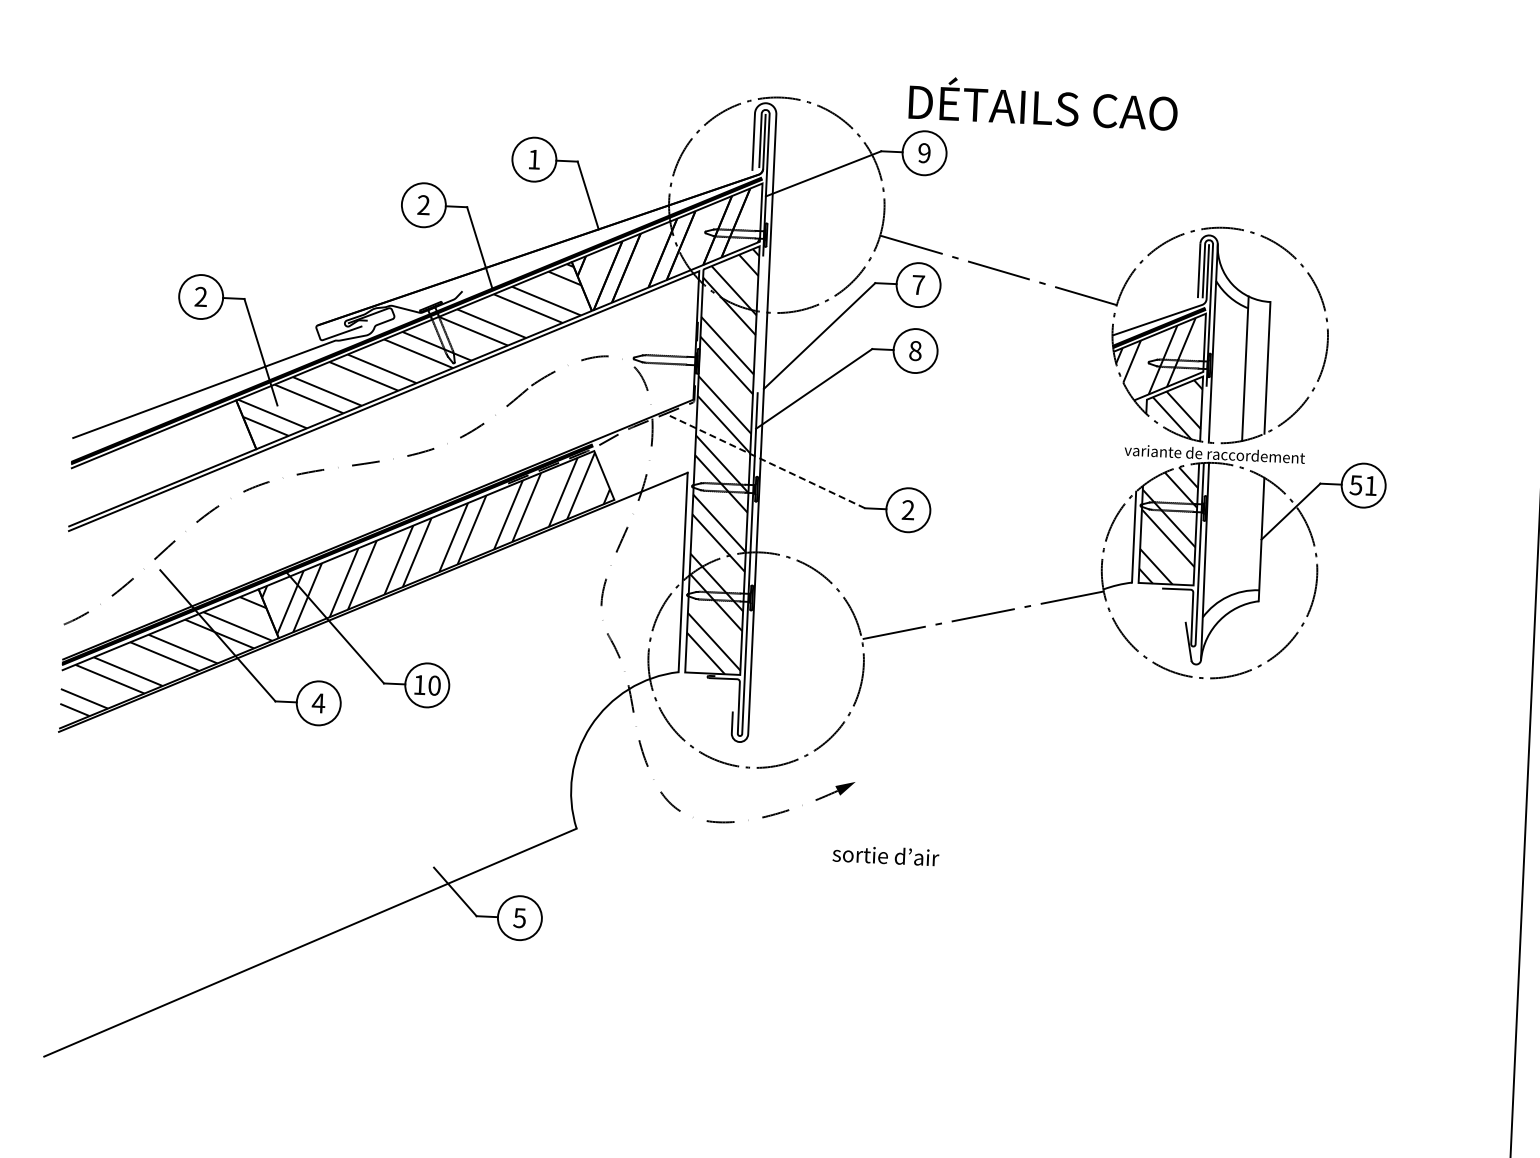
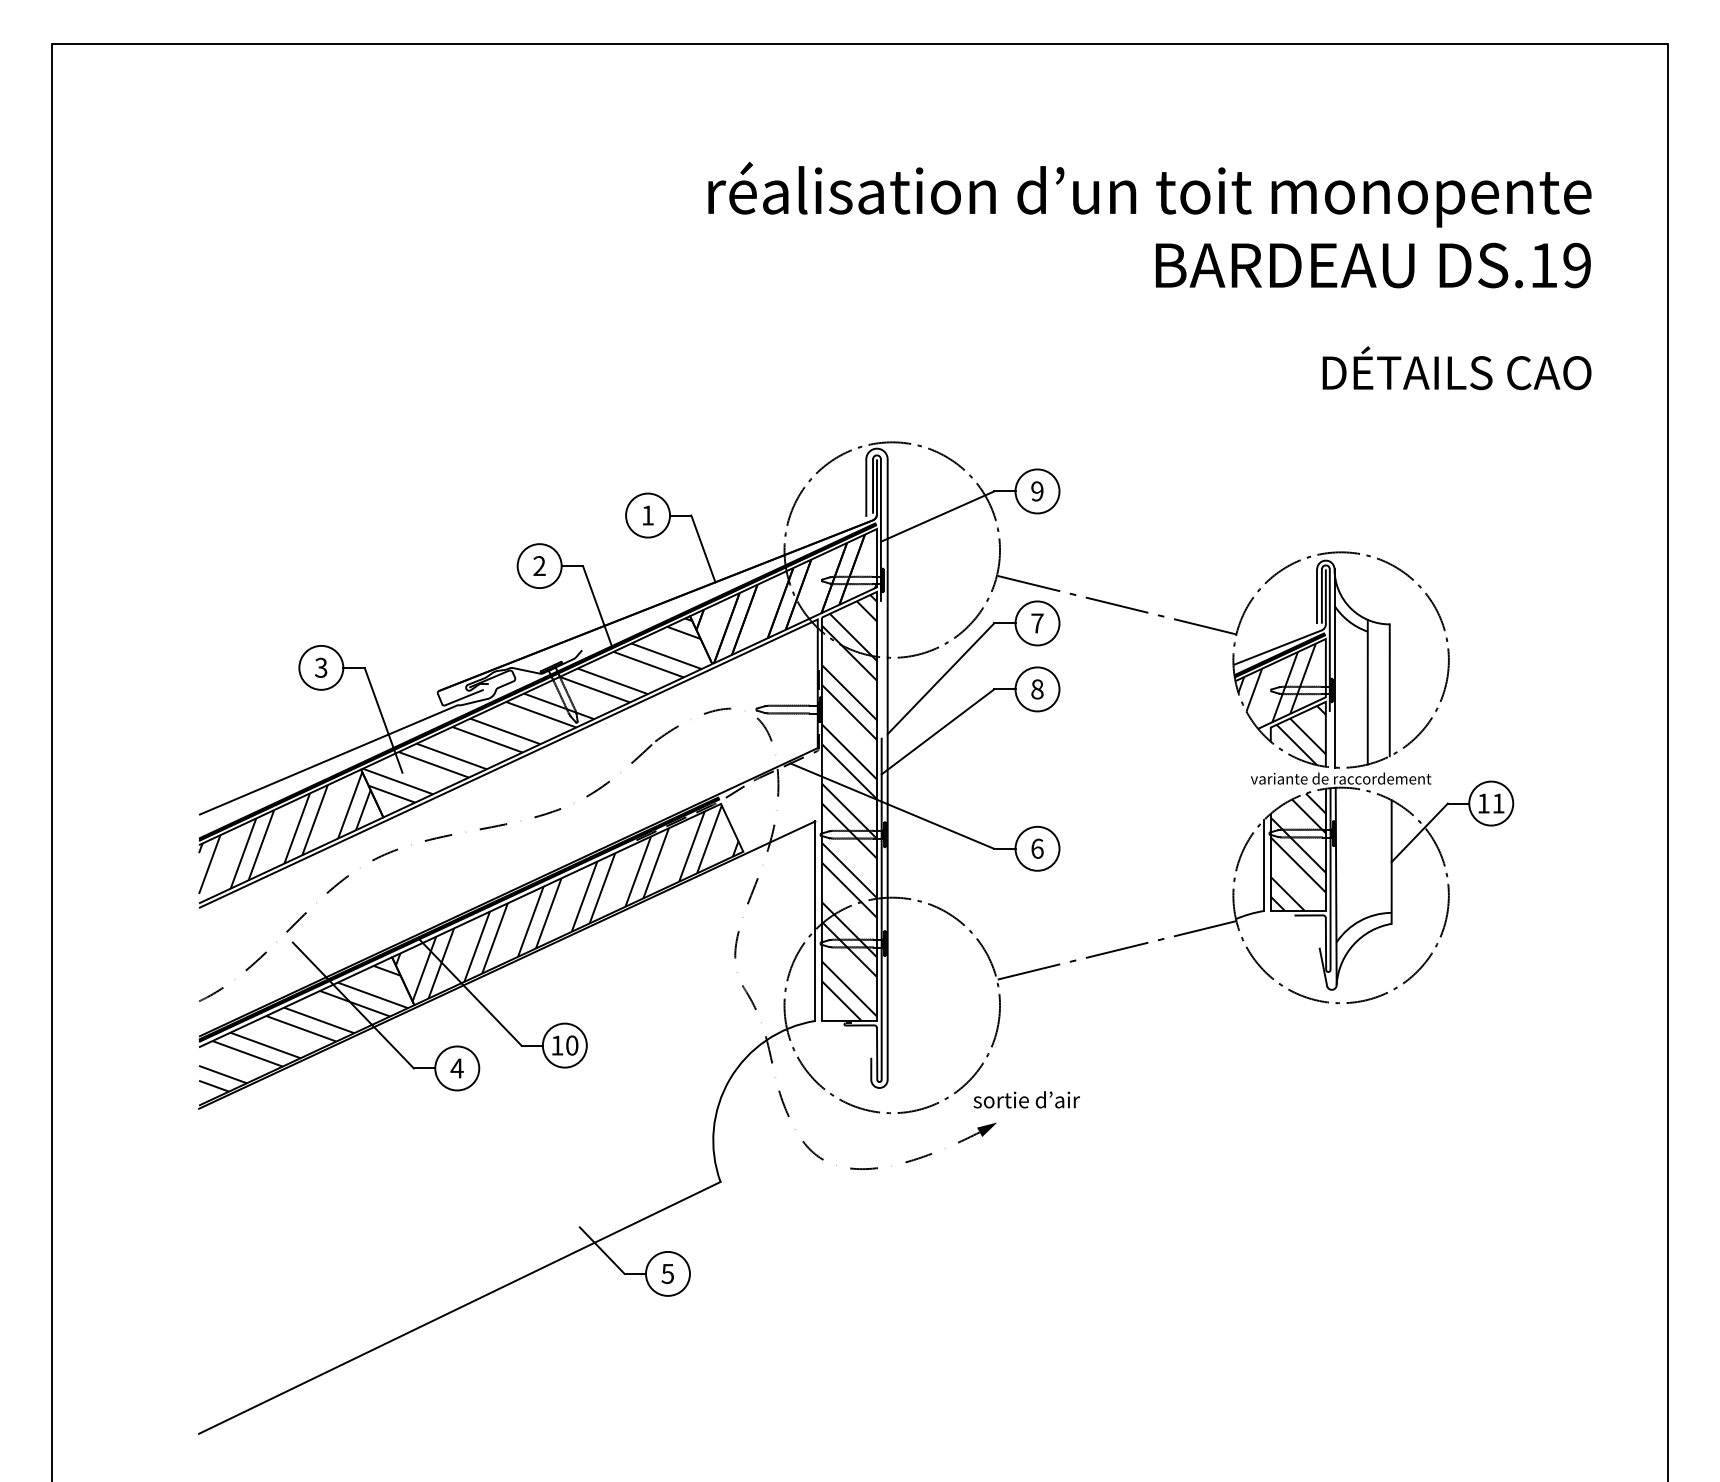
text: (1042, 103) -> (1456, 368), moved
text: (200, 296) -> (320, 667), 2 -> 3
hatch: (156, 459) -> (284, 832), added
line: (764, 460) -> (891, 805), dashed -> solid
text: (1355, 485) -> (1483, 803), 51 -> 11
text: (908, 509) -> (1037, 848), 2 -> 6
text: (885, 855) -> (1026, 1099), moved

